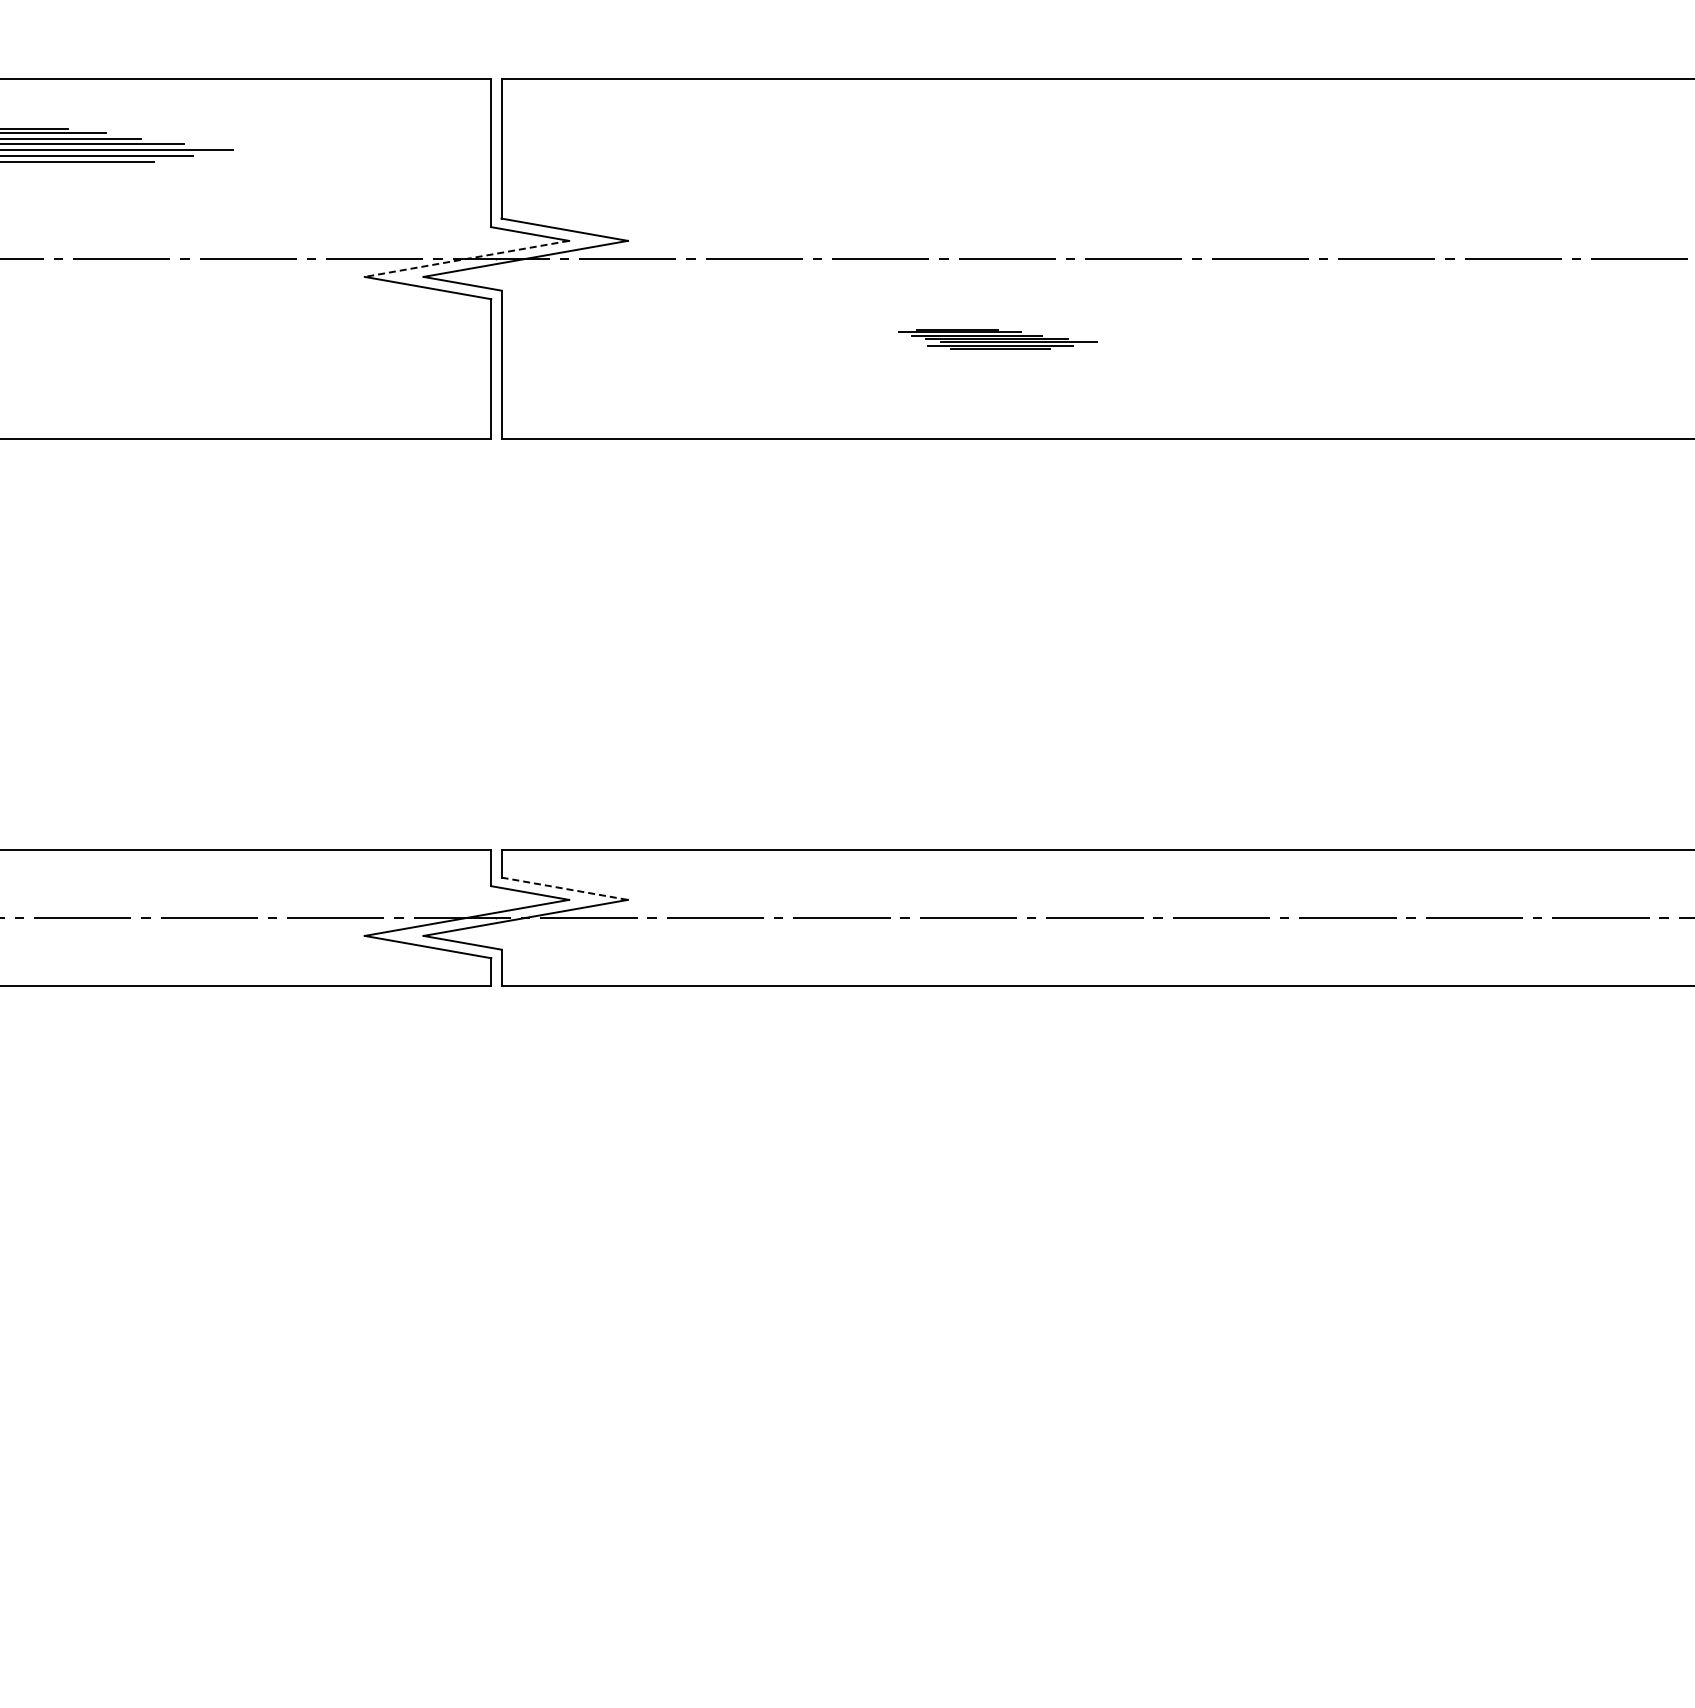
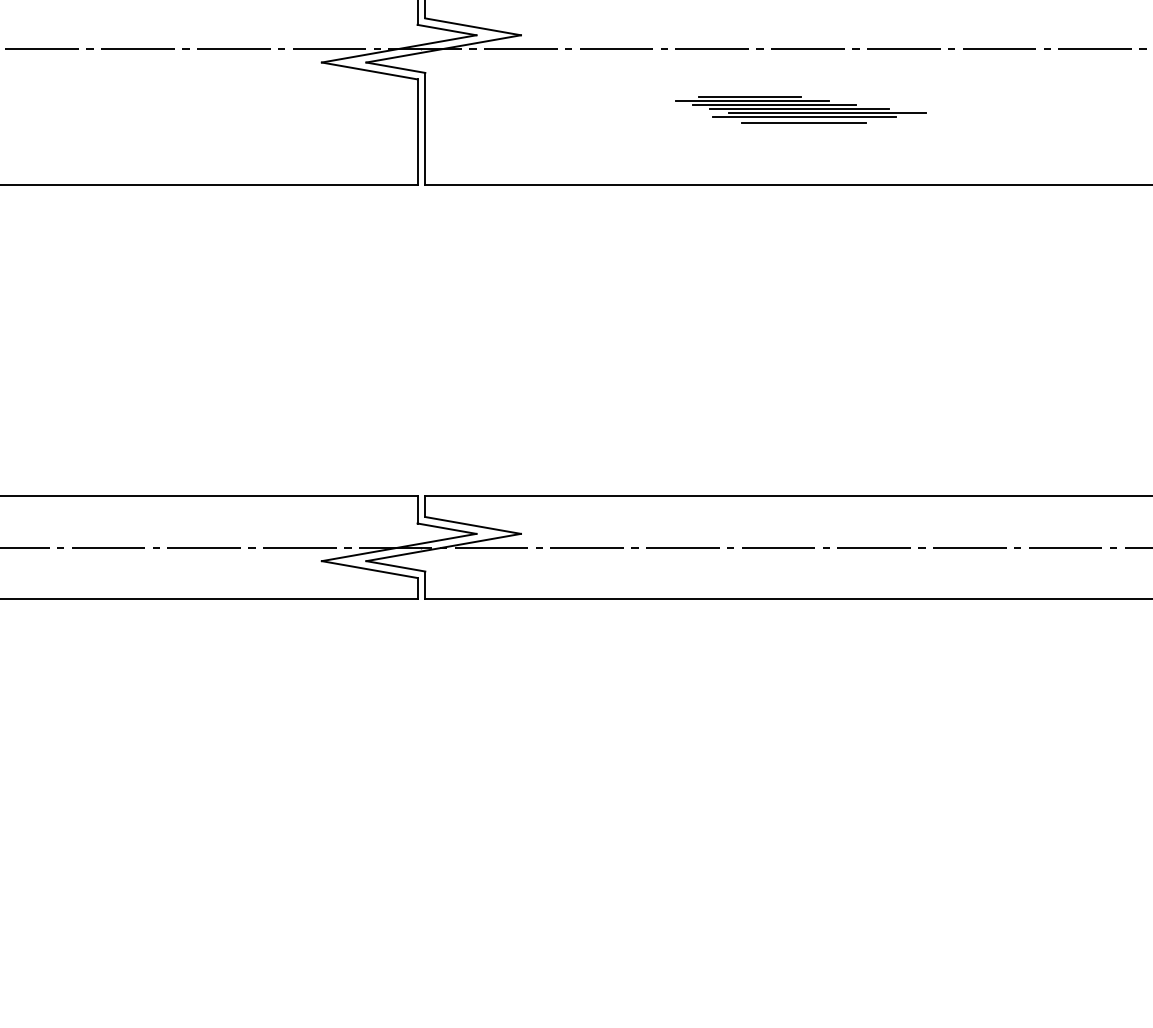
line: (466, 258) -> (398, 48), dashed -> solid
part: (997, 339) -> (800, 109), size x1.67
line: (565, 888) -> (473, 525), dashed -> solid

